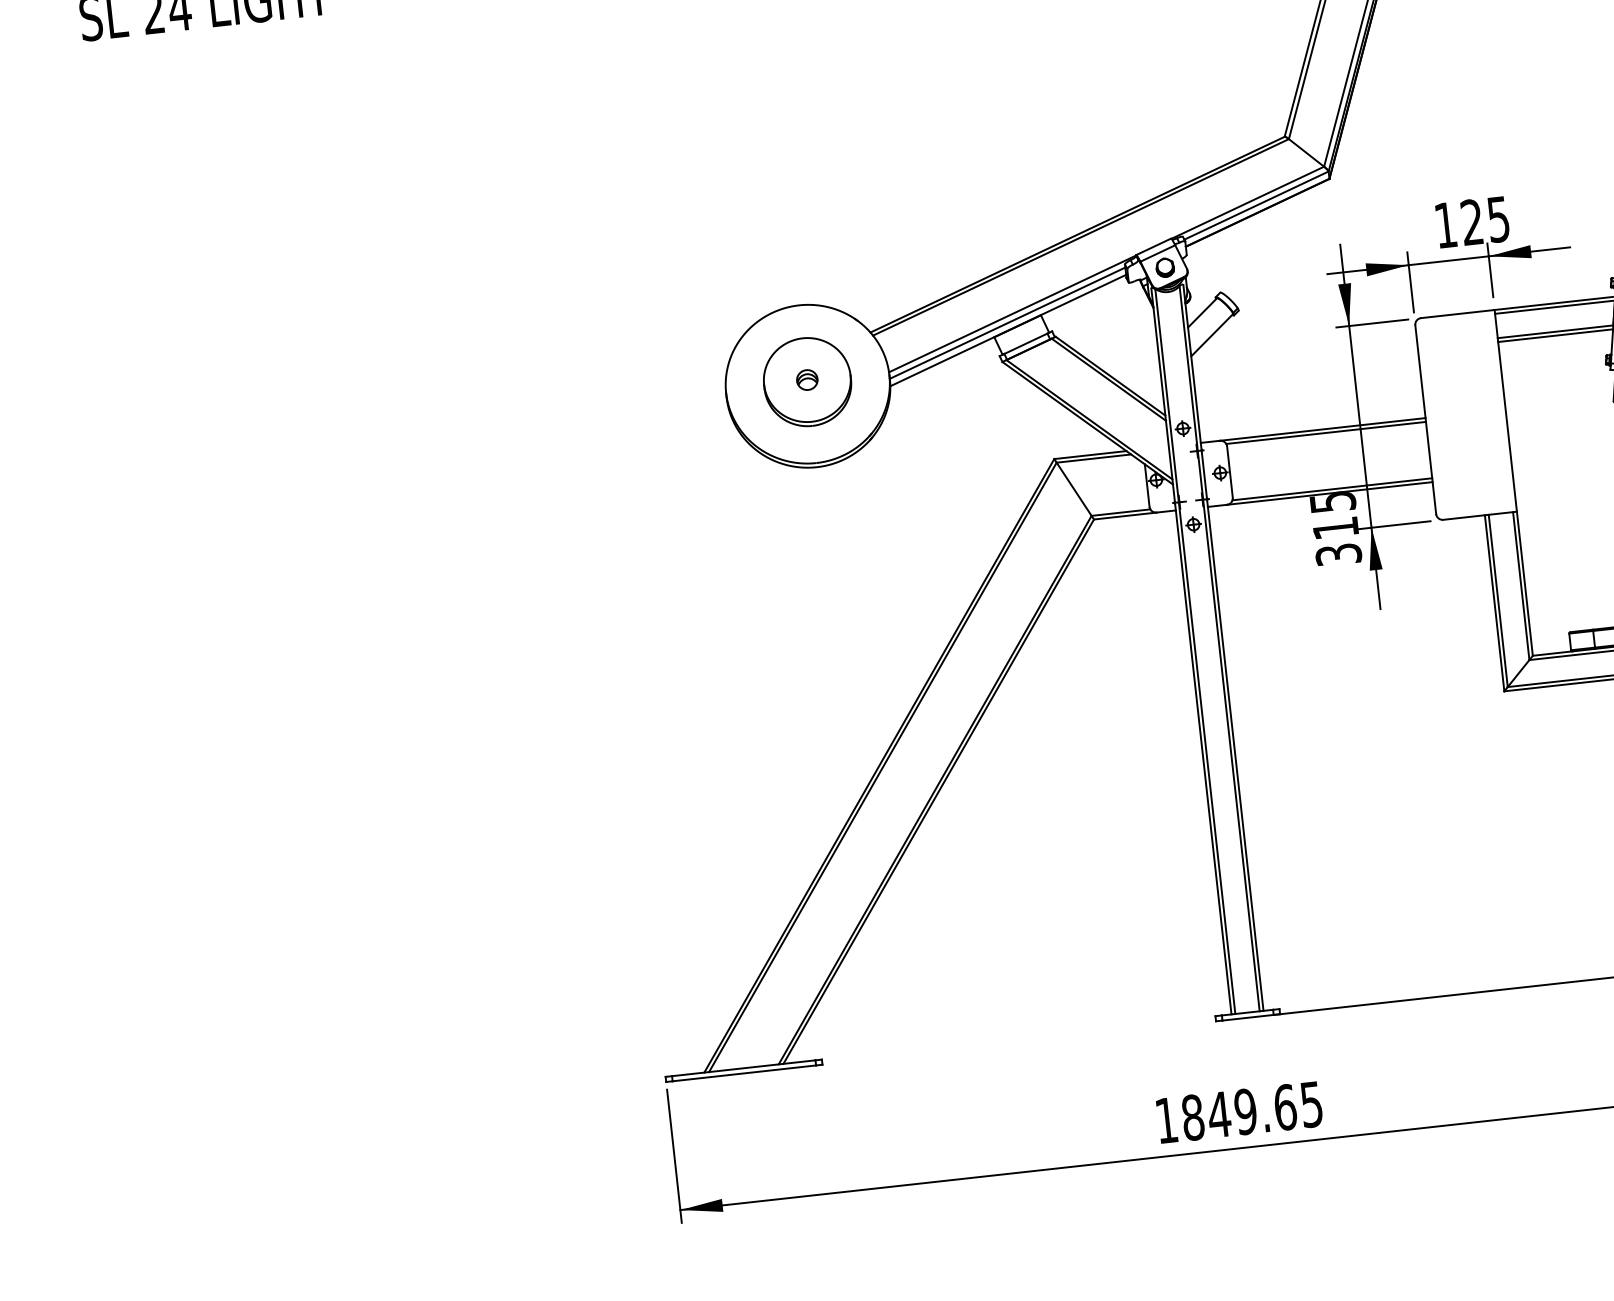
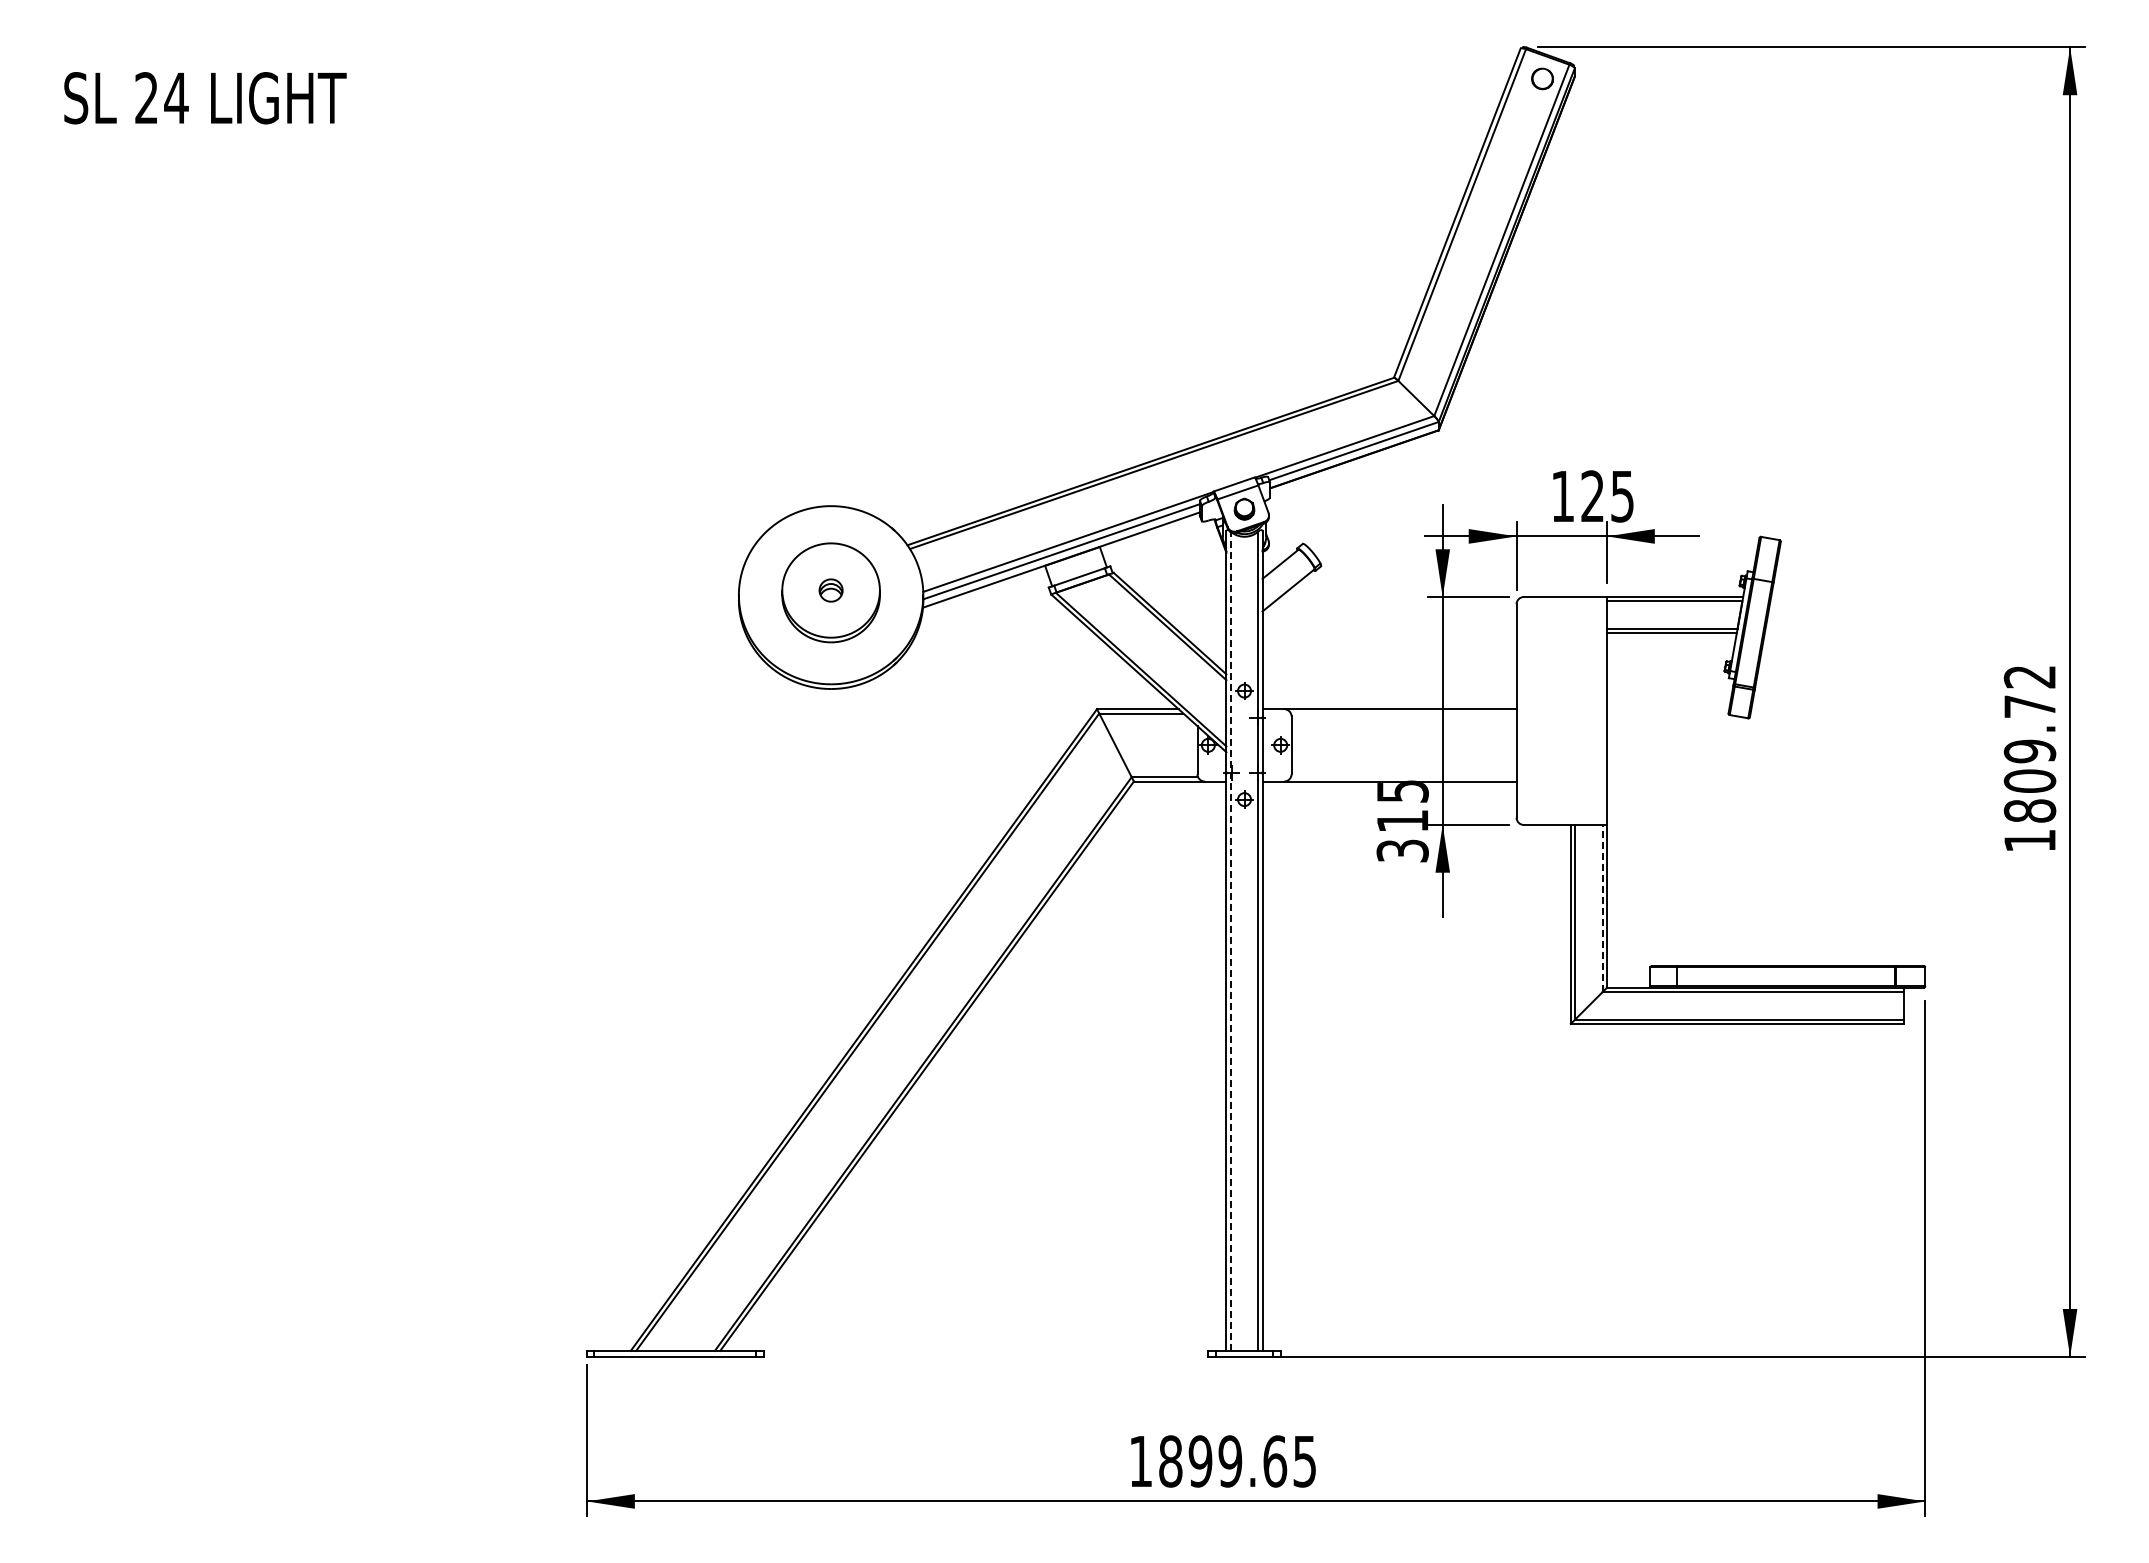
line: (1325, 432) -> (1403, 713), removed
line: (1332, 489) -> (1403, 777), removed
line: (1521, 586) -> (1602, 908), solid -> dashed
line: (1195, 651) -> (1230, 941), solid -> dashed
text: (1219, 1114) -> (1200, 1461), 1849.65 -> 1899.65

